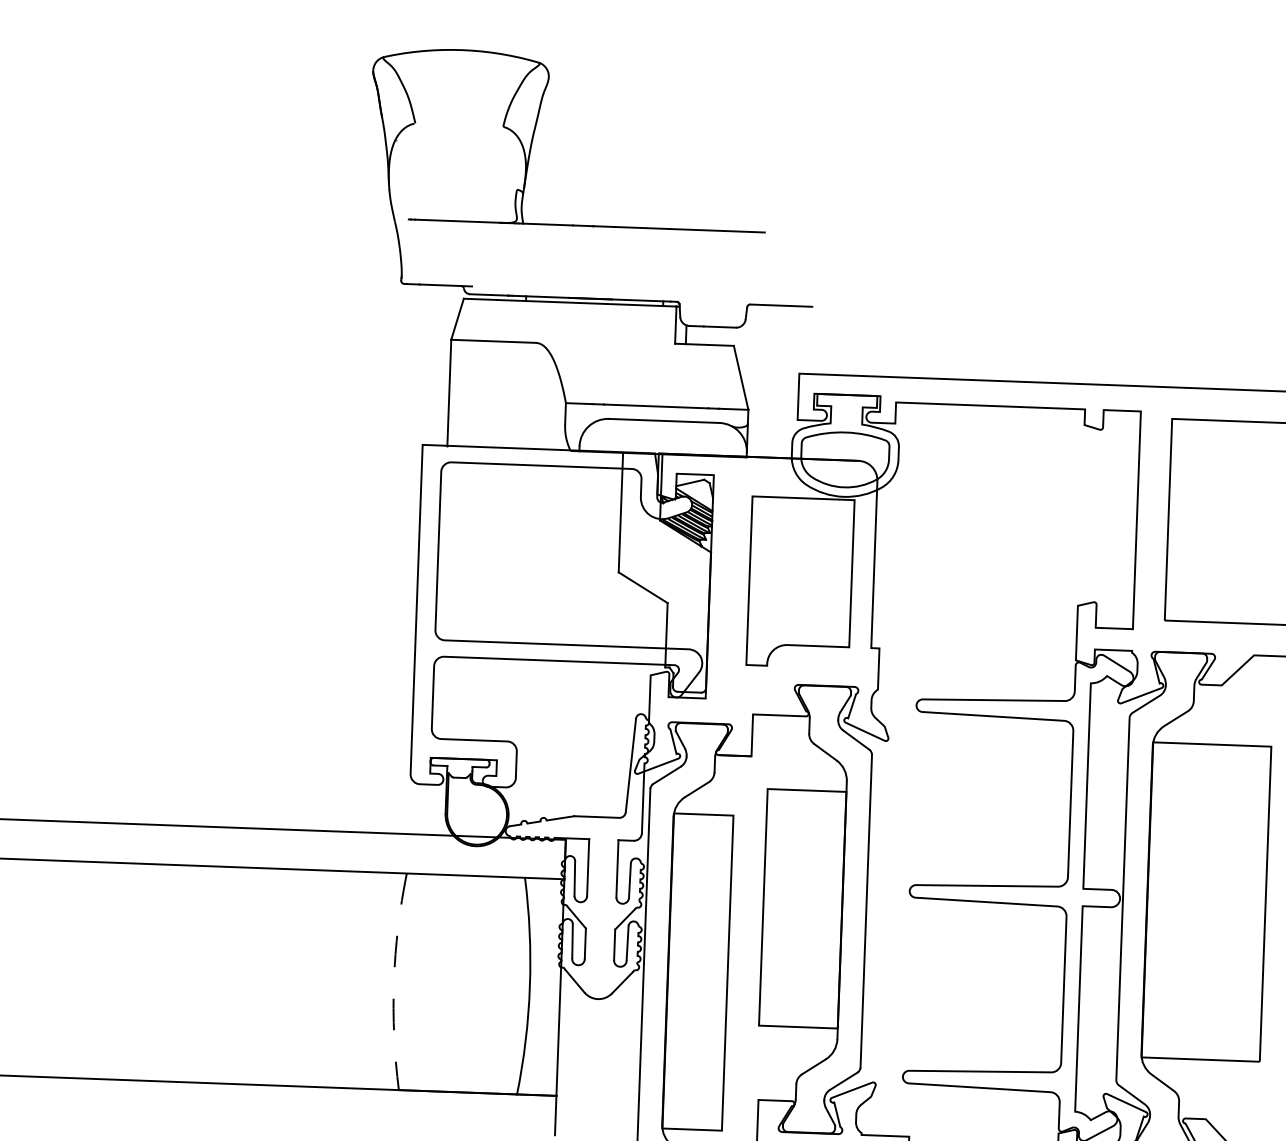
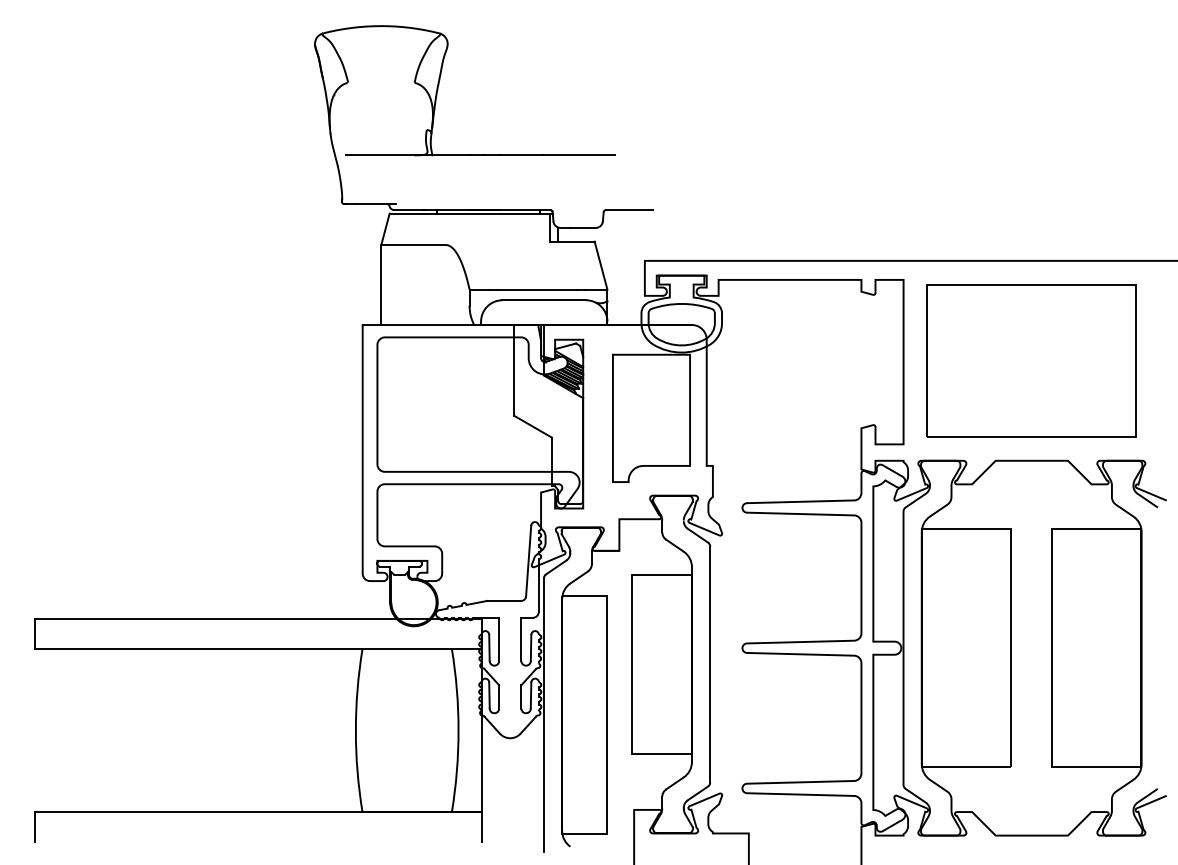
arc: (393, 981) -> (355, 730), dashed -> solid

